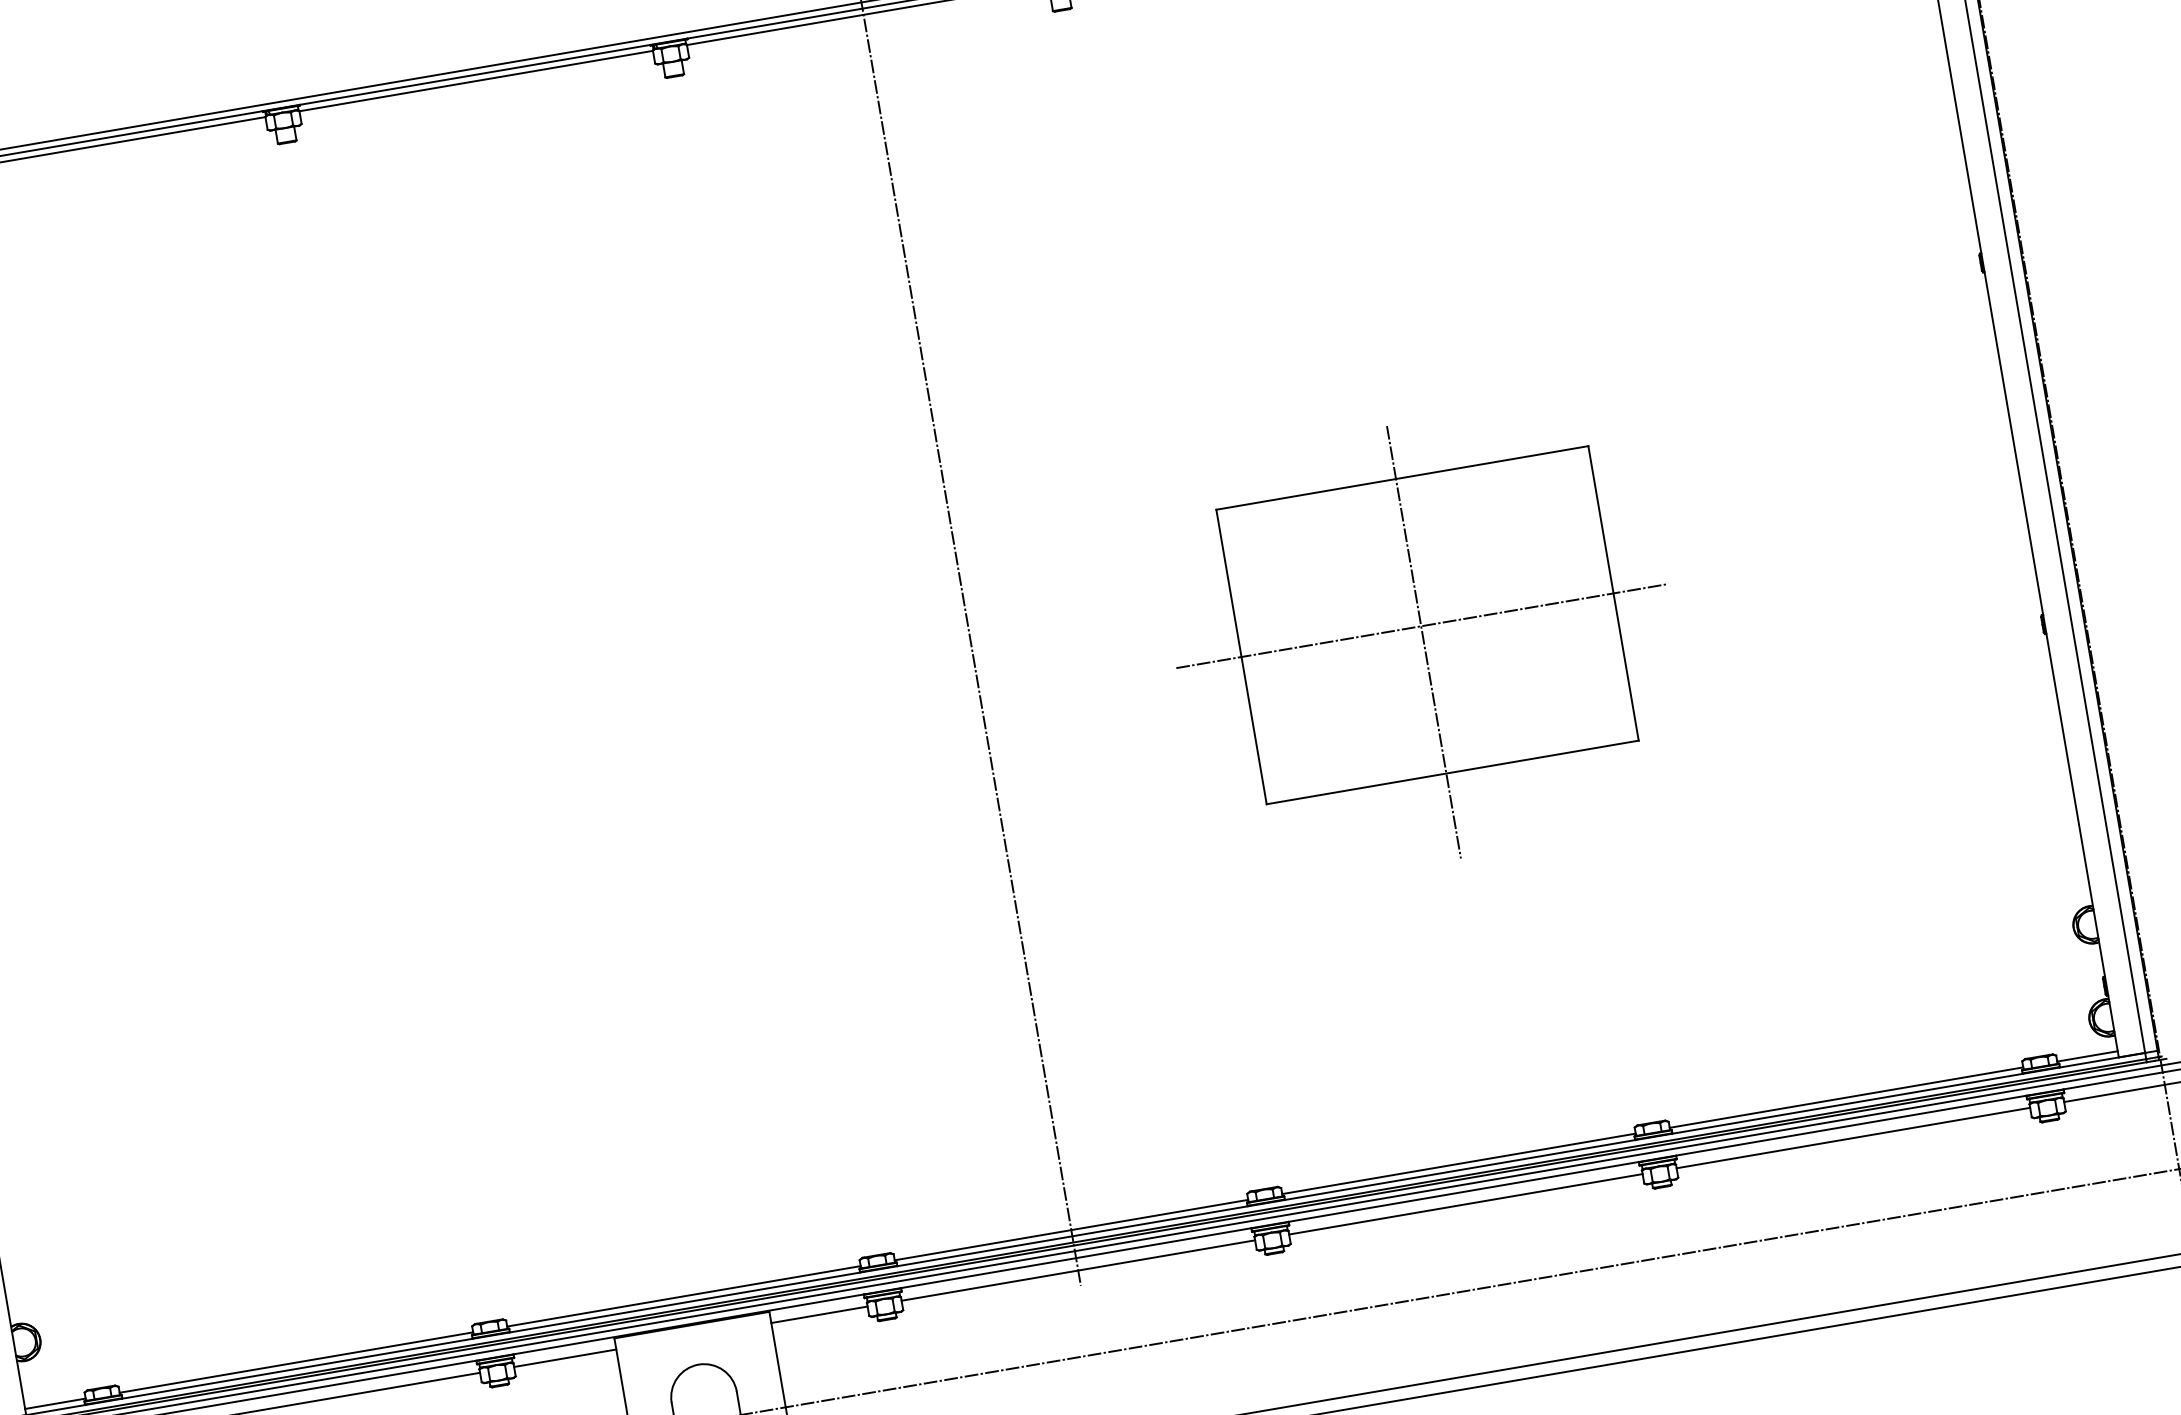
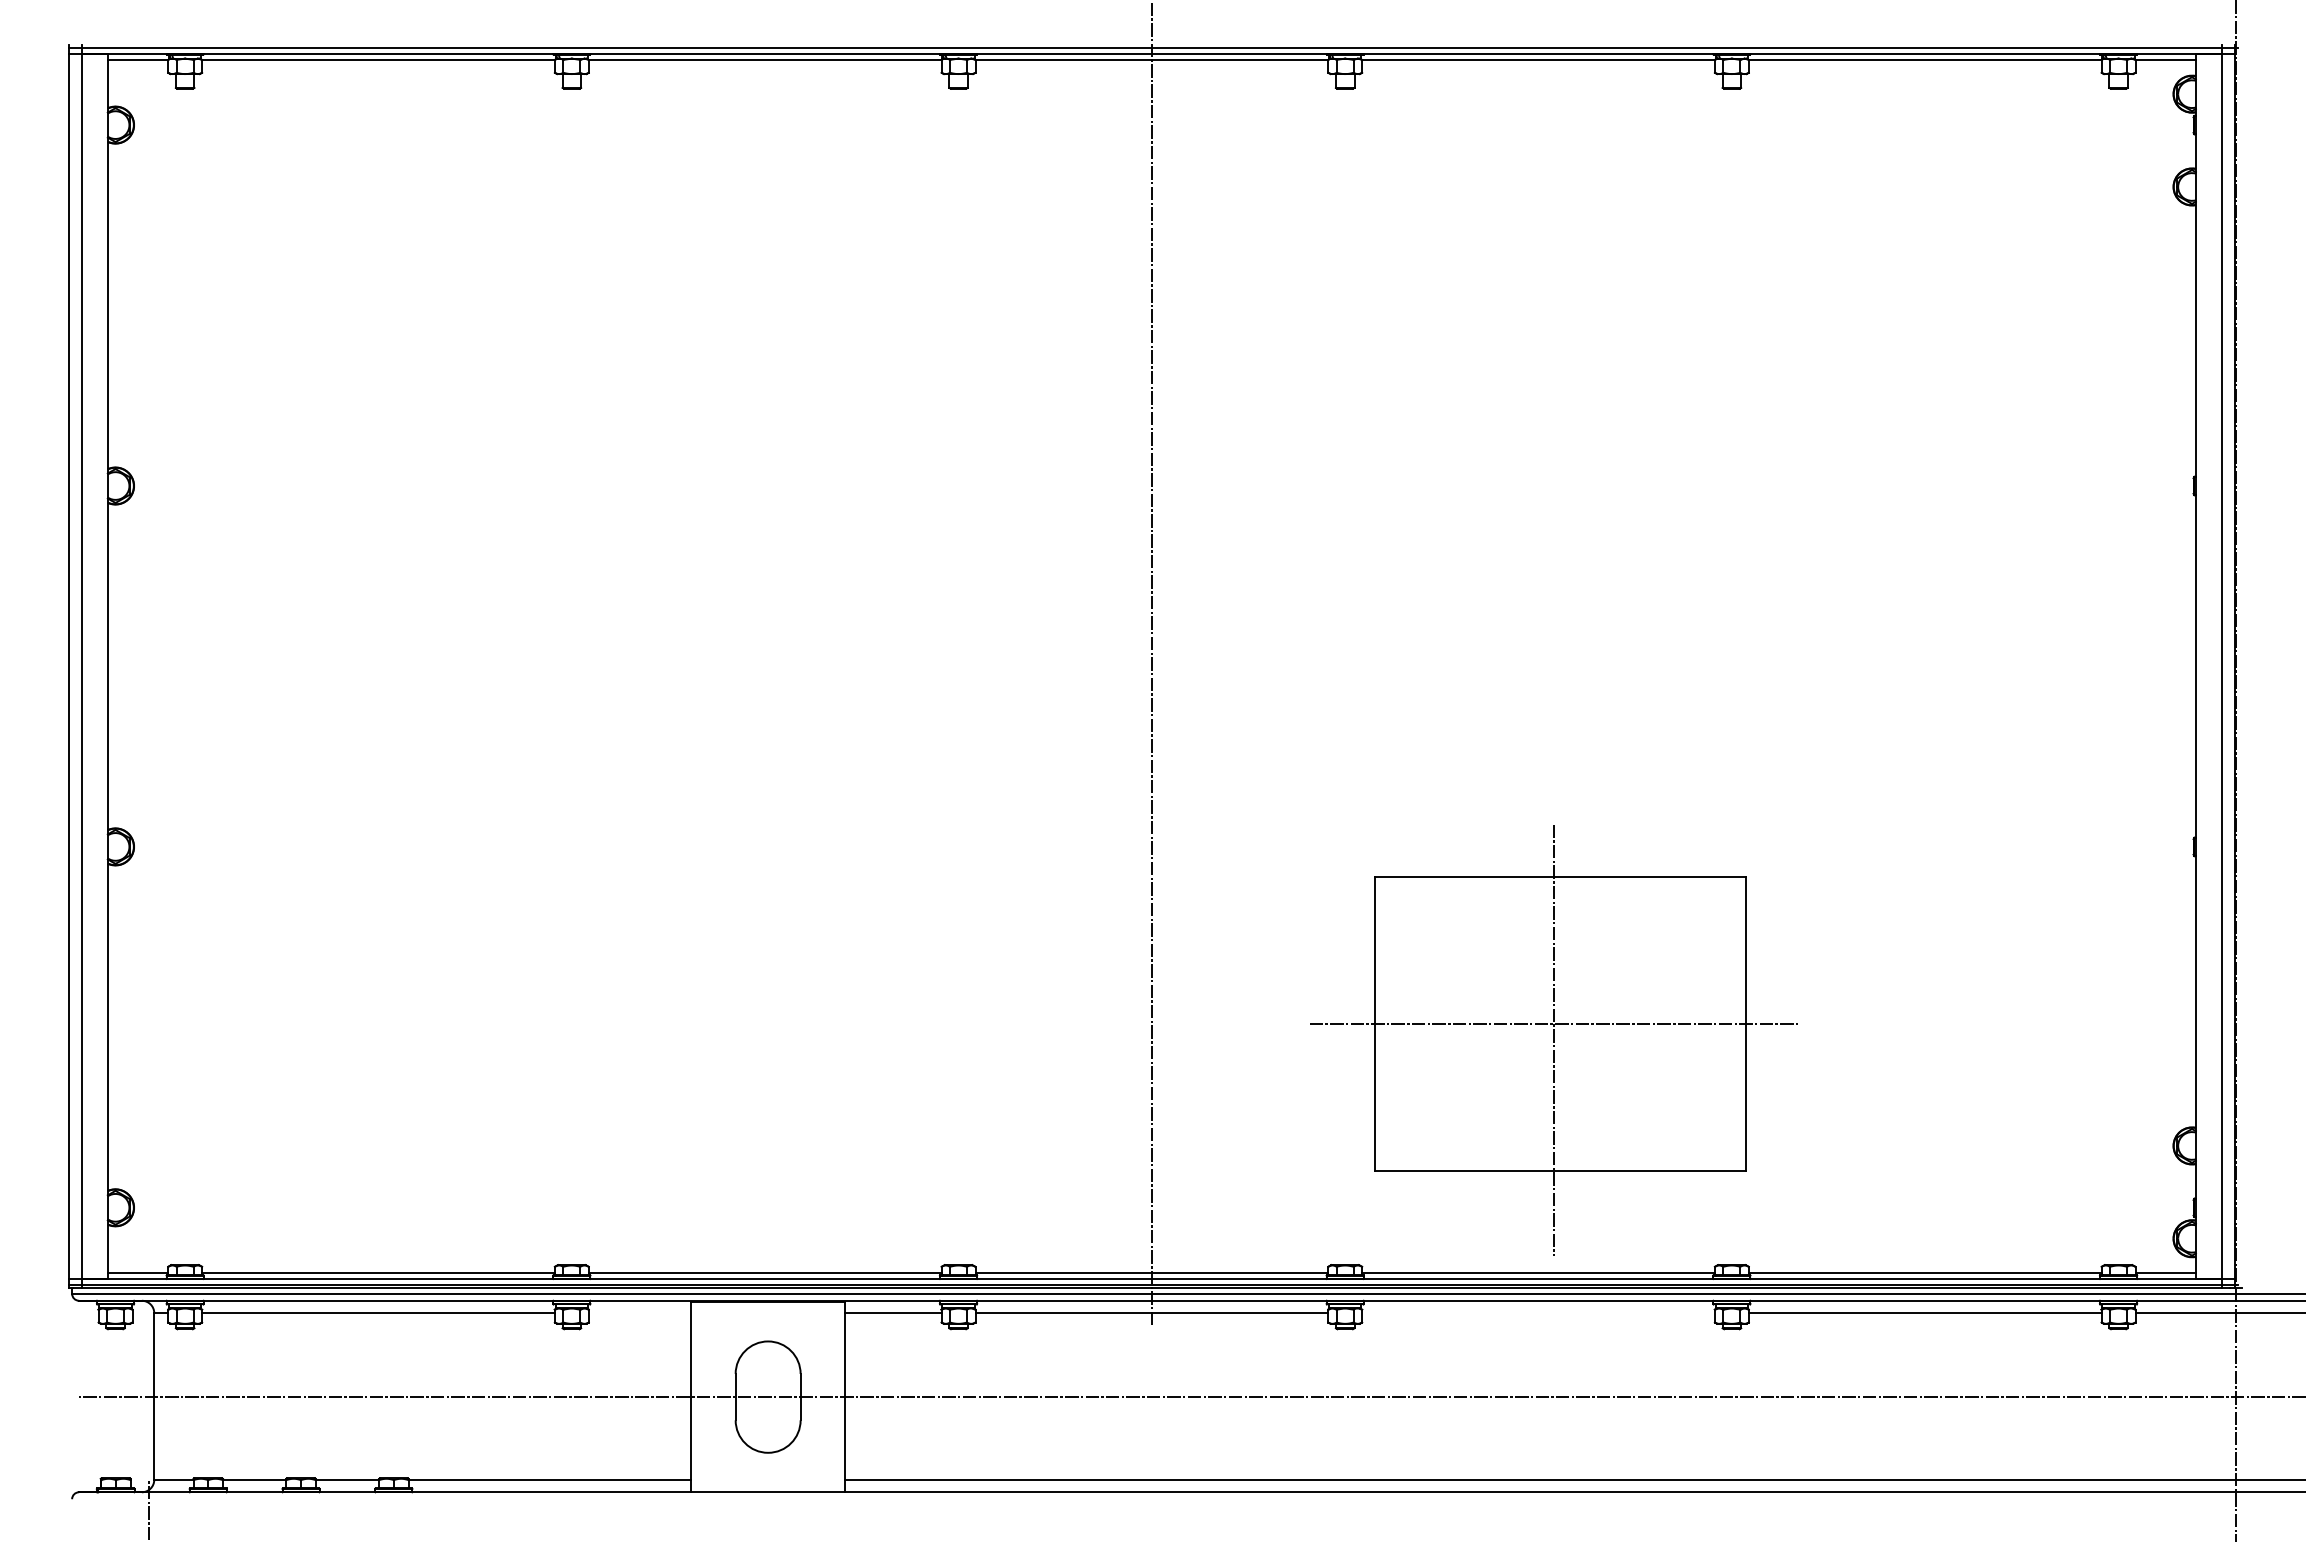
part: (1423, 642) -> (1553, 1040), moved
line: (1465, 1204) -> (1538, 1313), removed
line: (564, 1358) -> (639, 1313), removed

